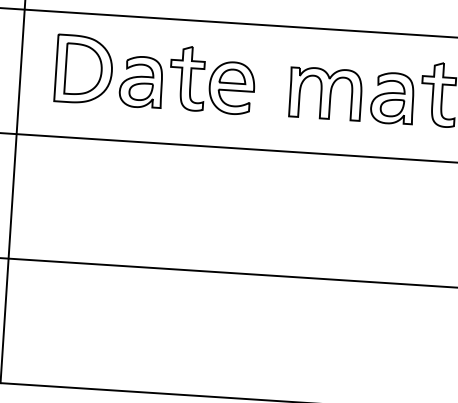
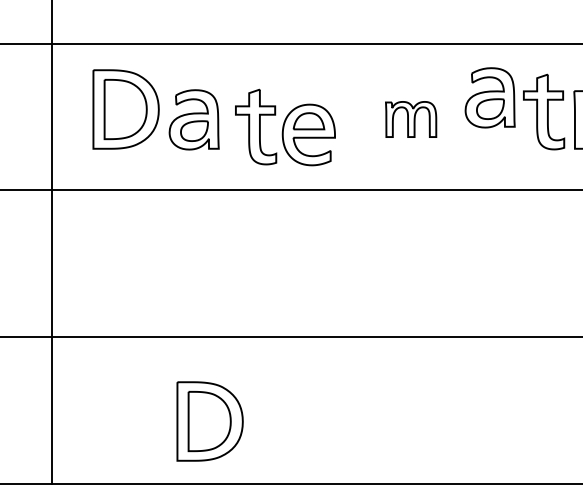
part: (212, 80) -> (285, 127), moved
part: (325, 93) -> (410, 119), size x0.6
part: (392, 98) -> (489, 97), moved
part: (137, 339) -> (209, 421), added

